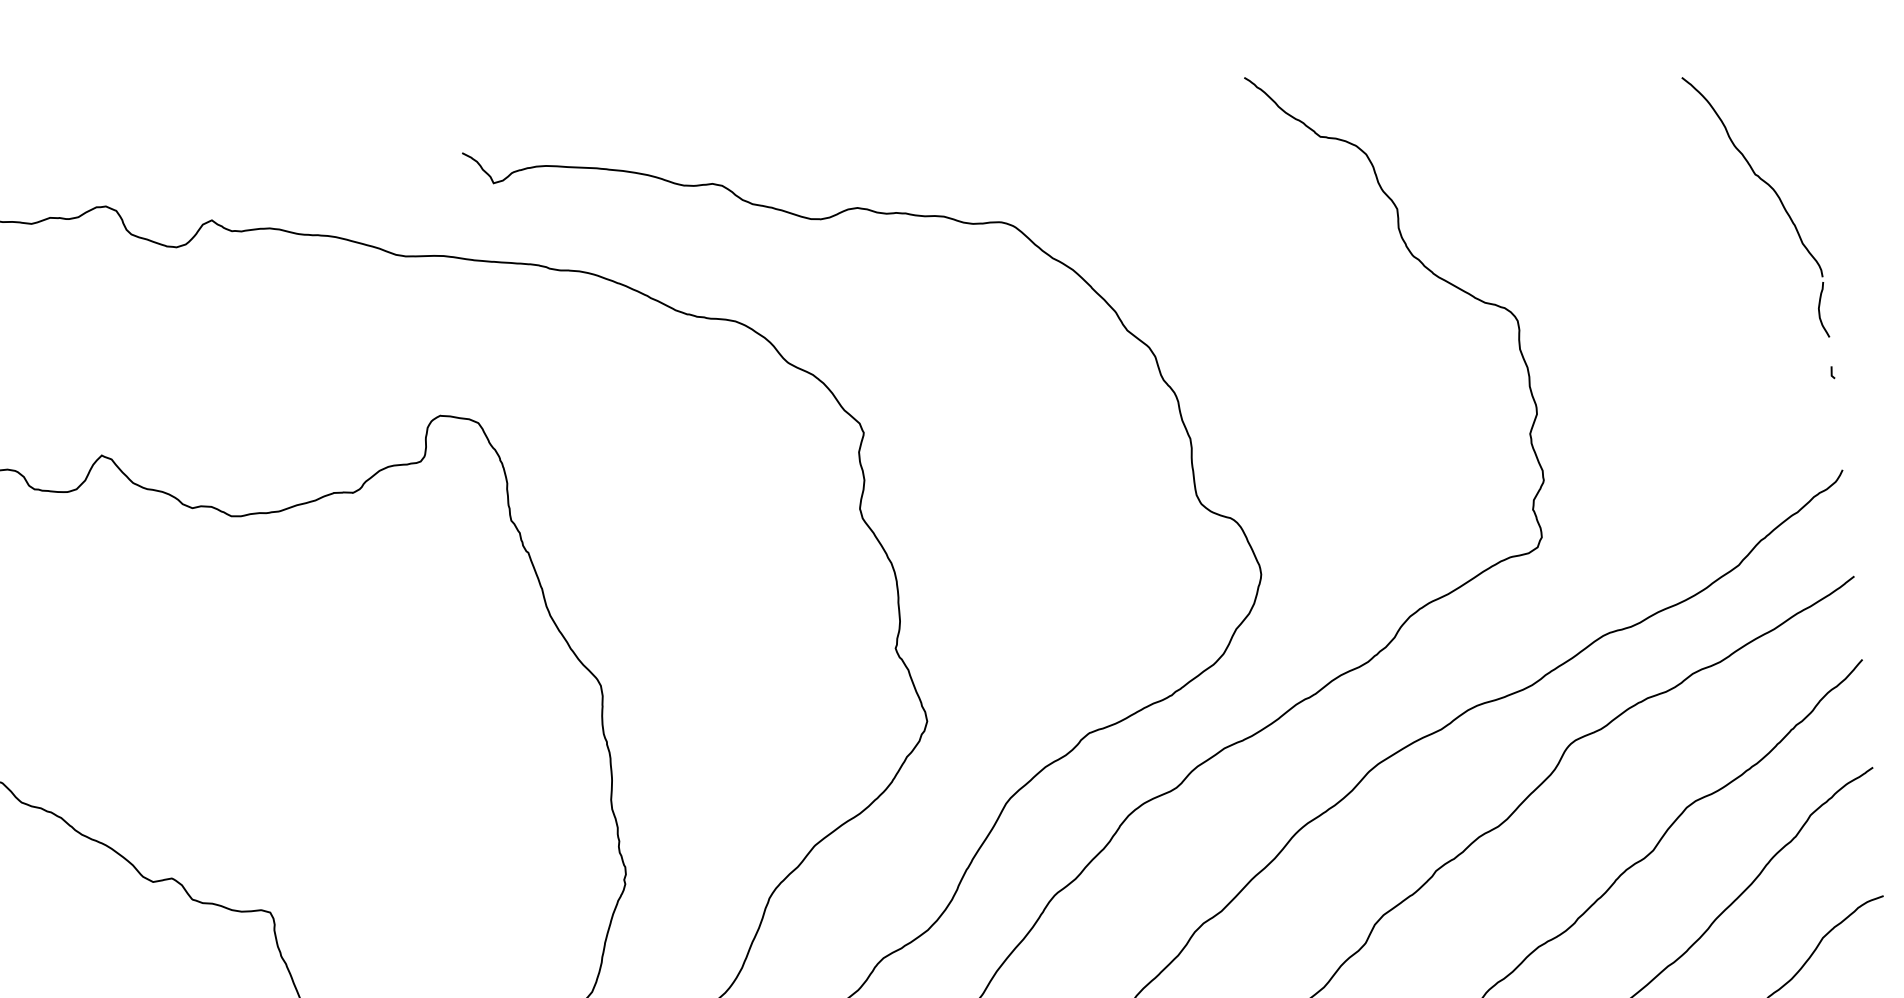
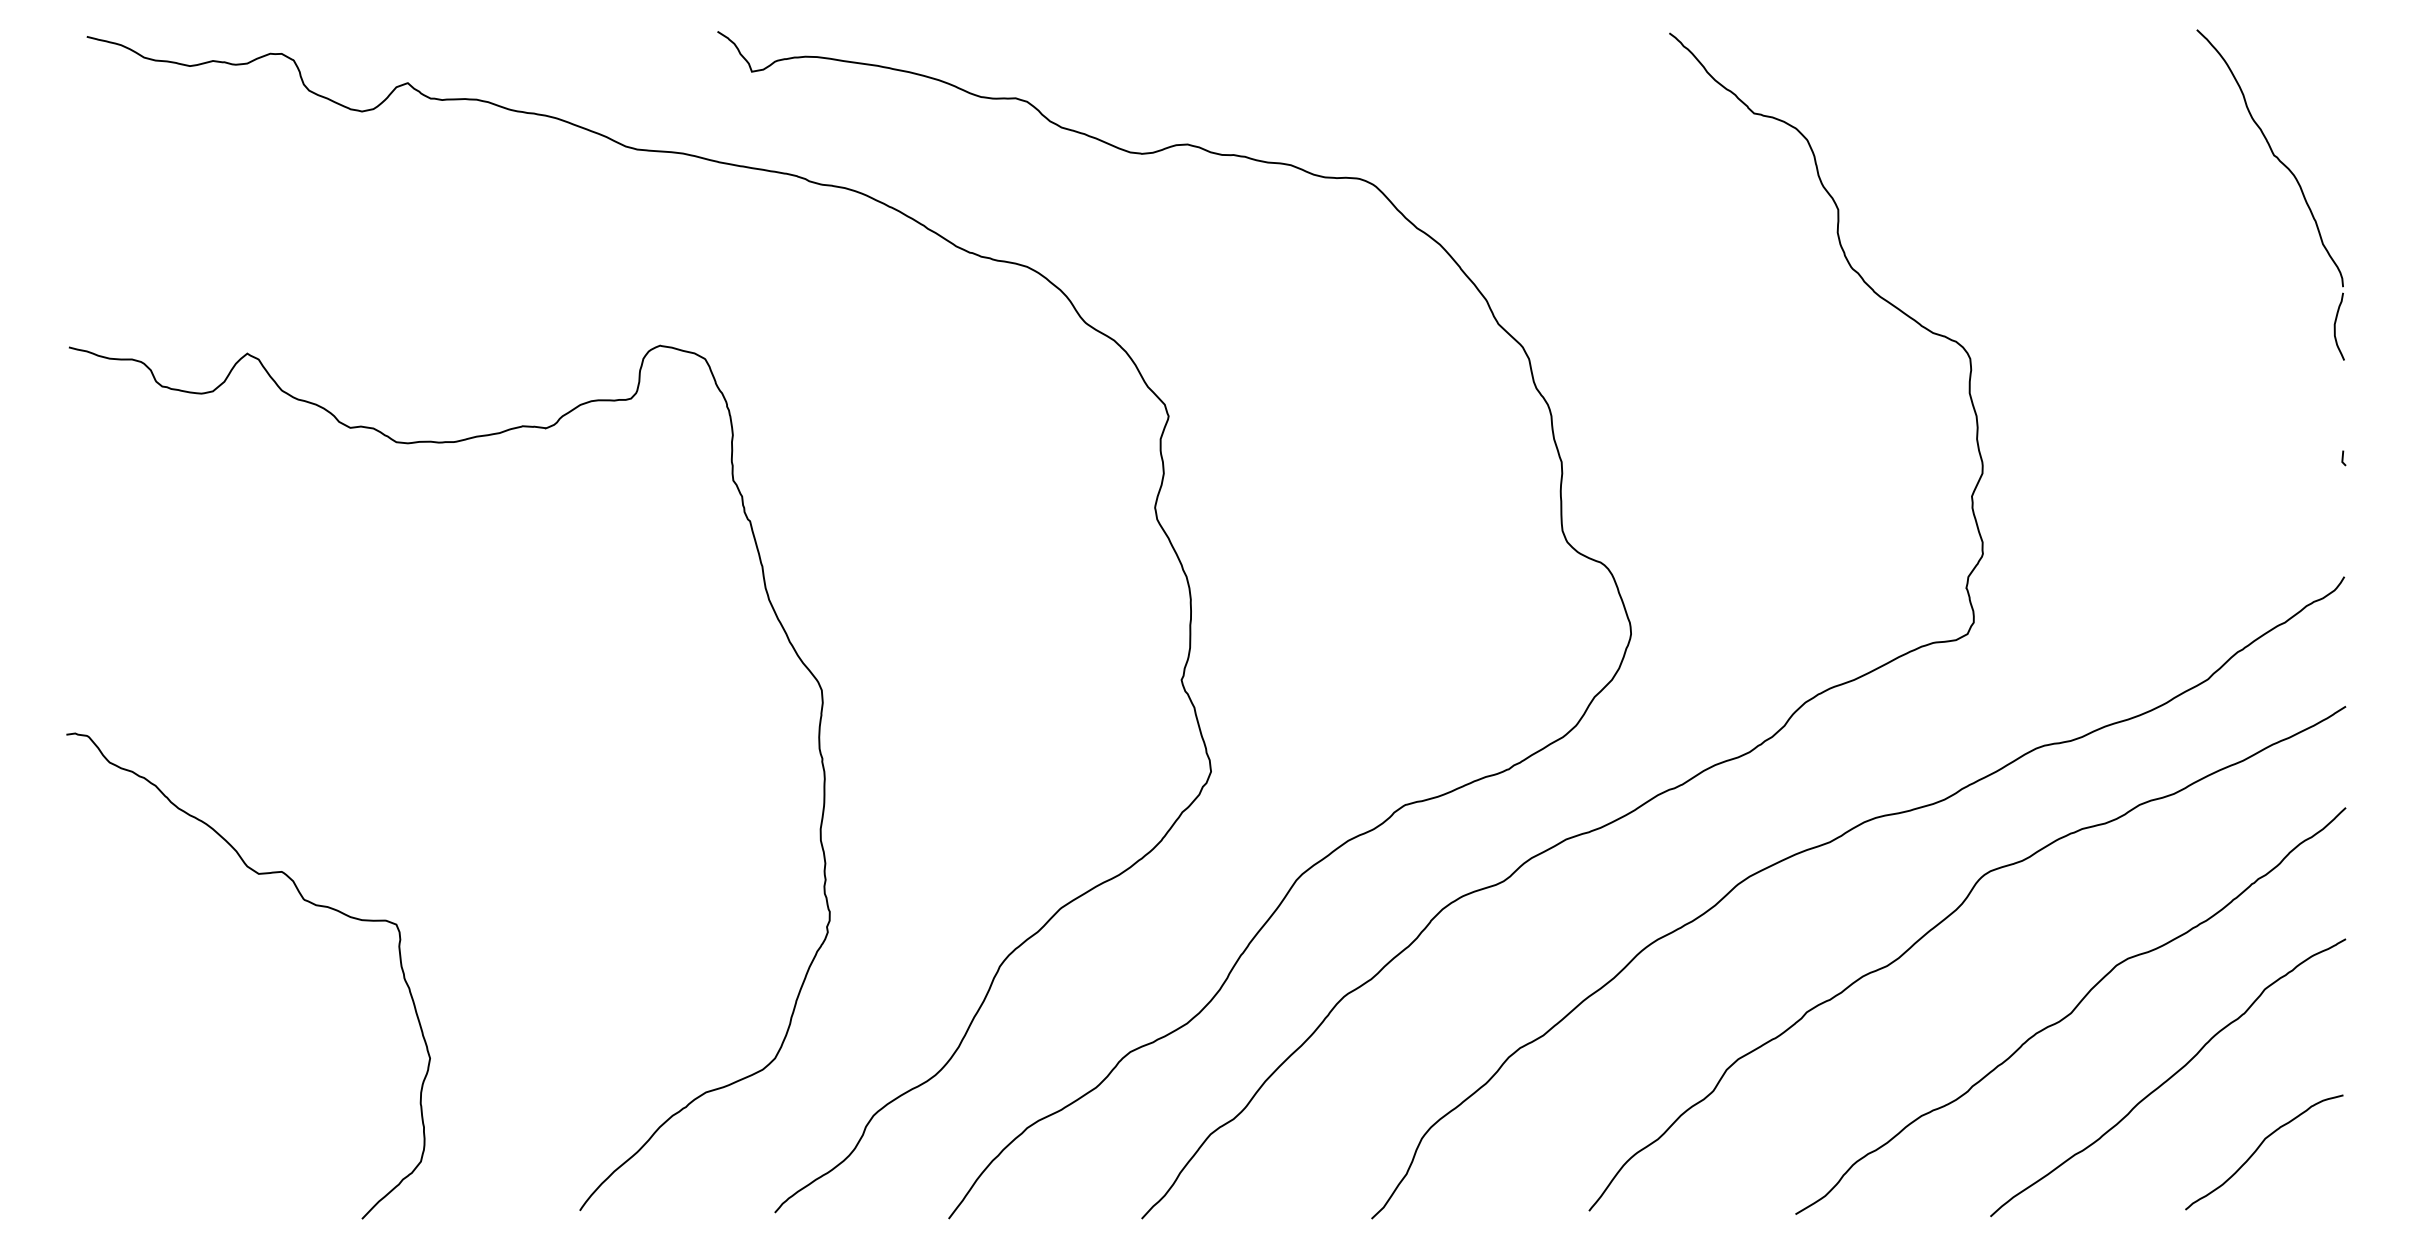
part: (1774, 191) -> (2294, 178), moved

